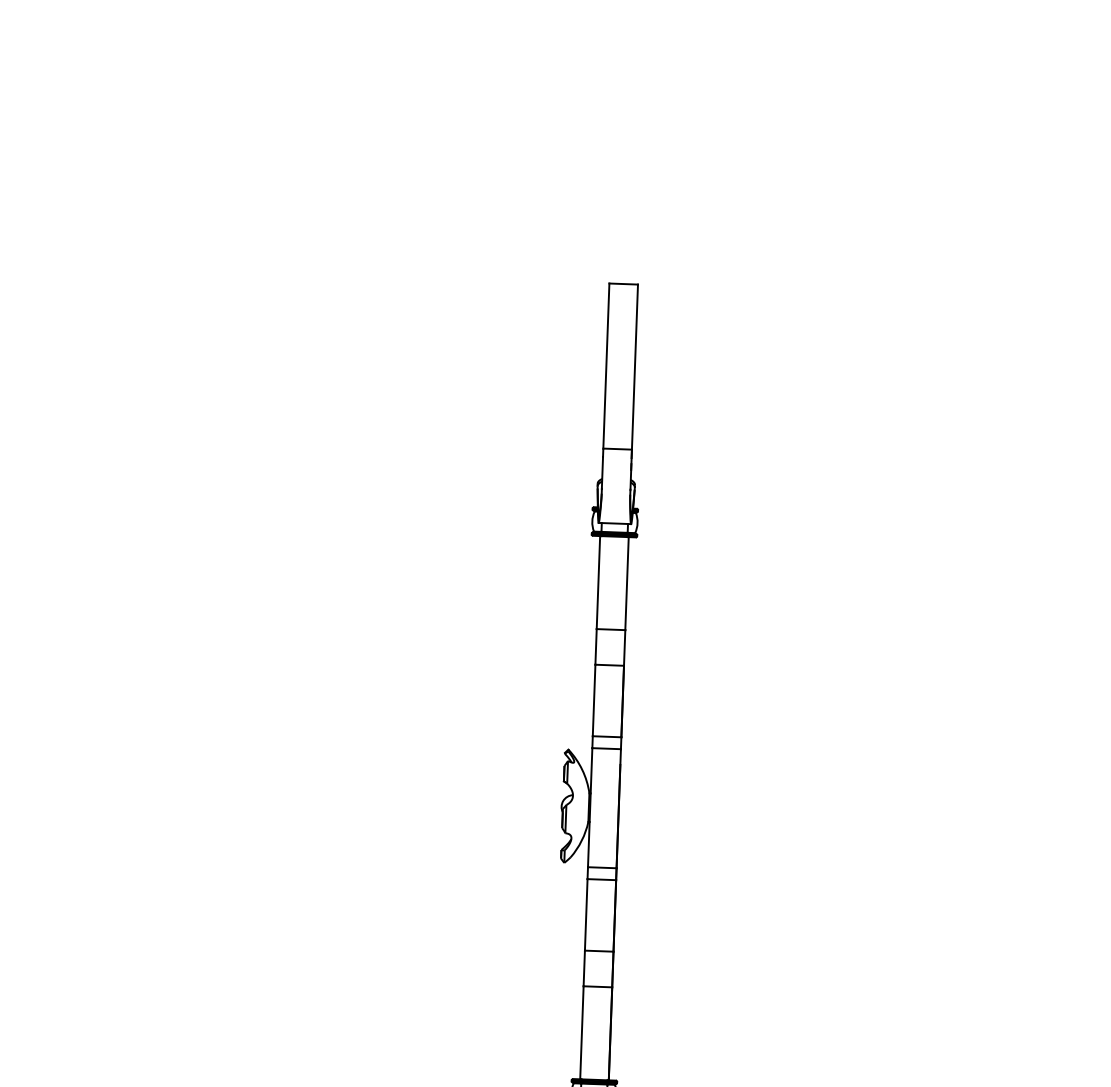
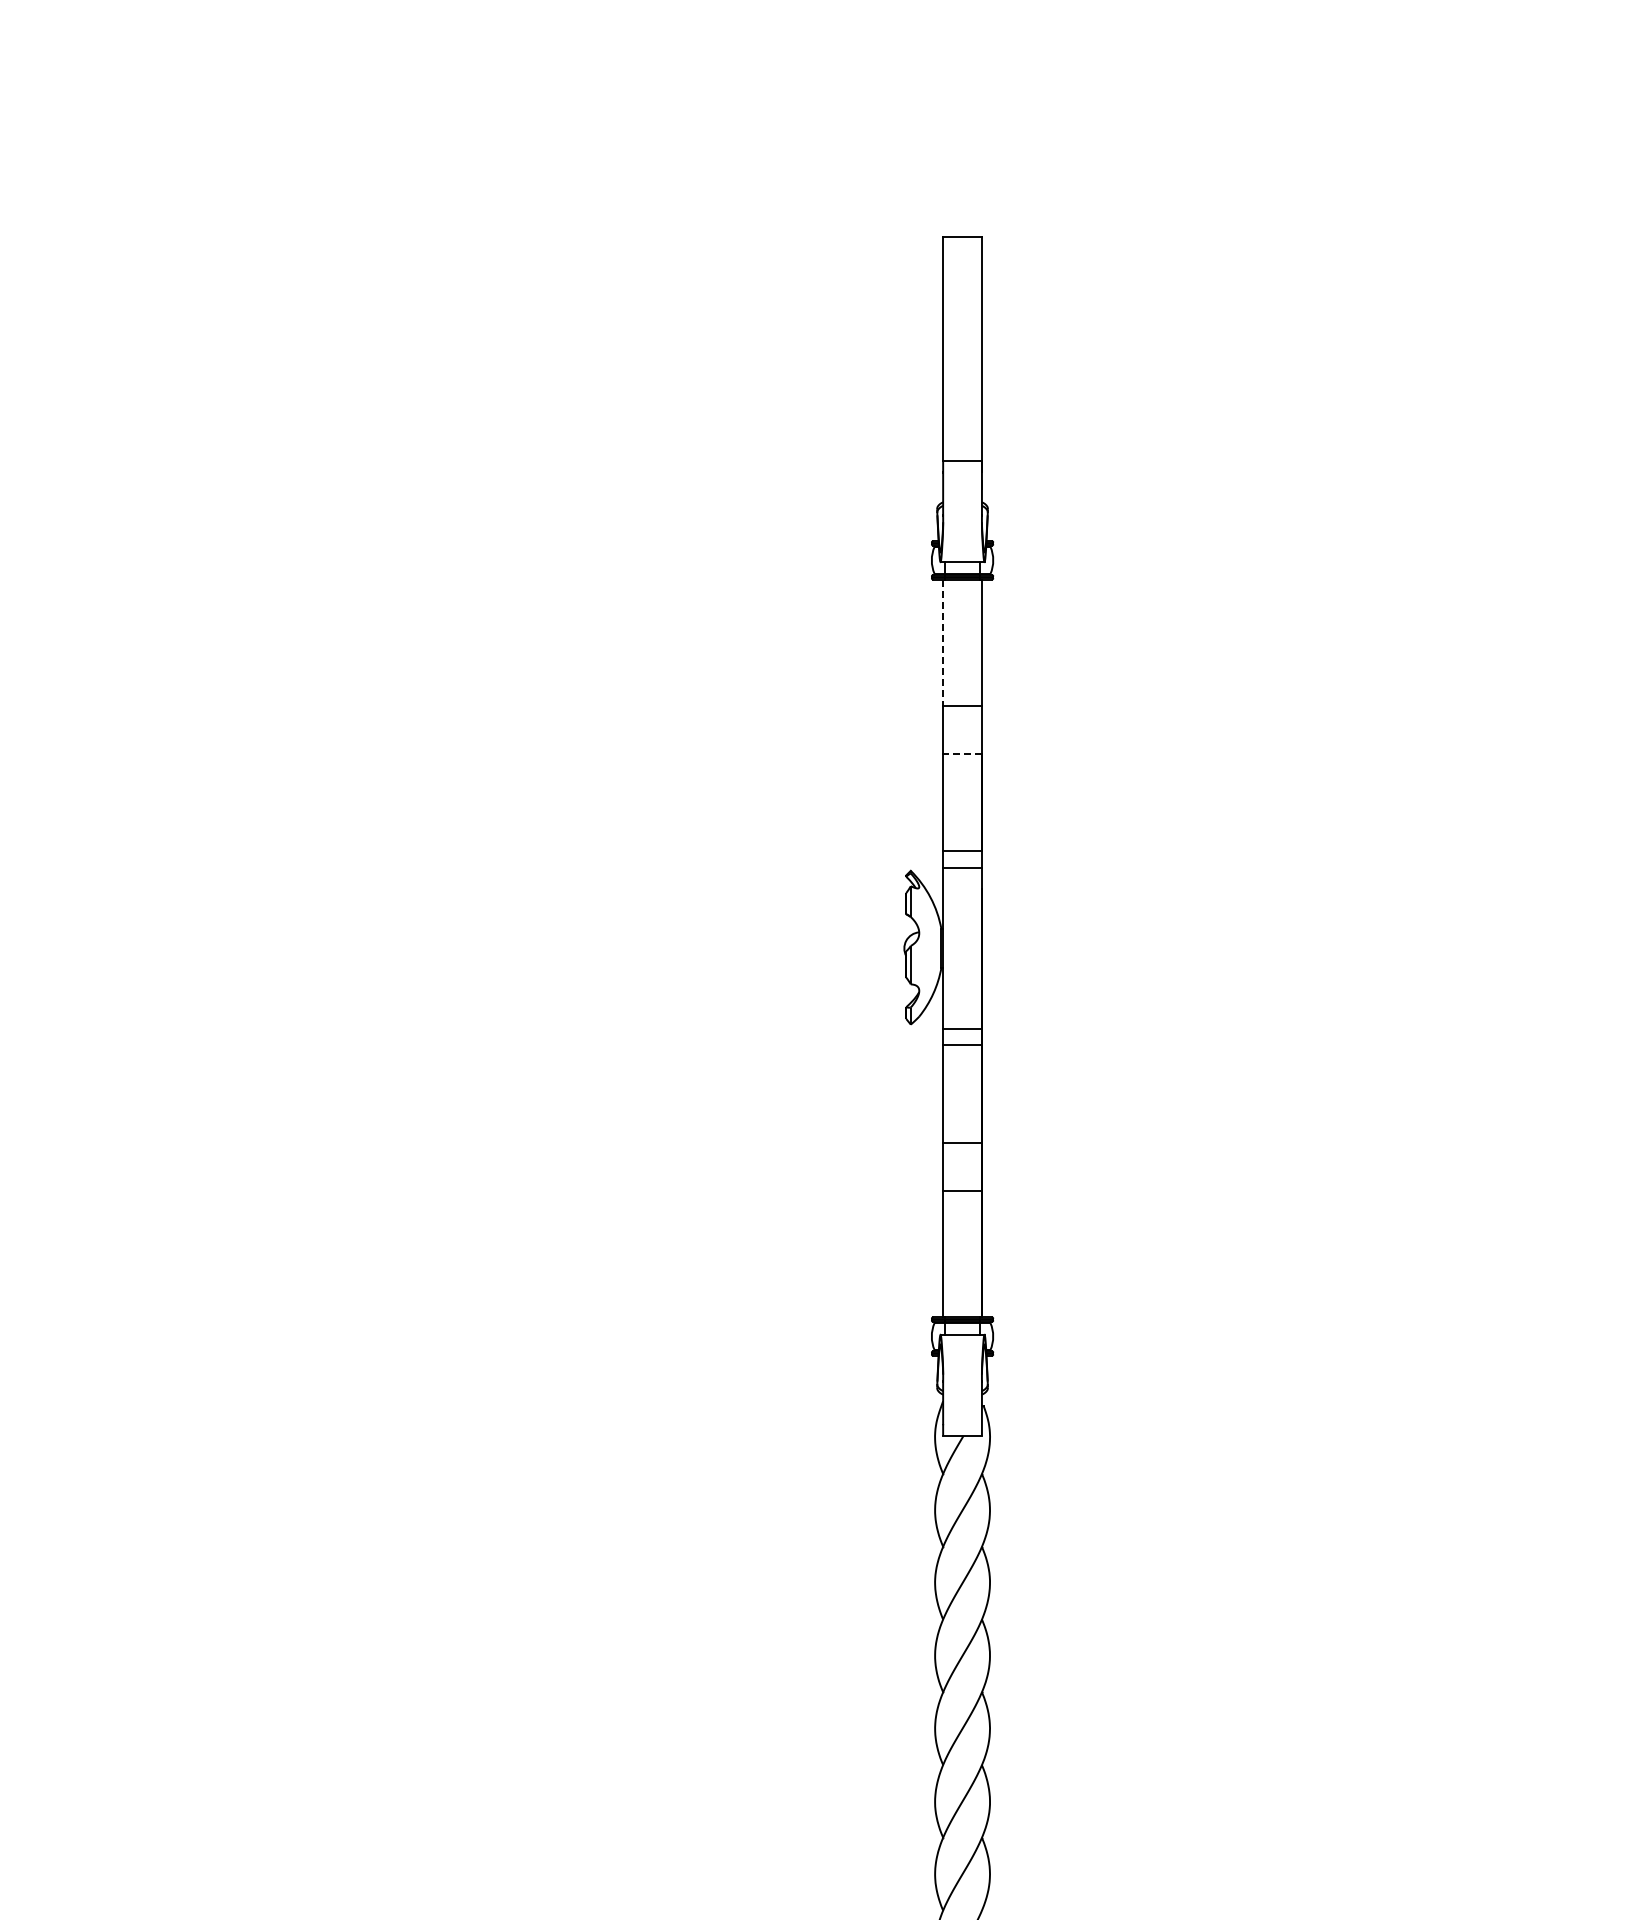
line: (598, 583) -> (943, 643), solid -> dashed
line: (609, 665) -> (962, 754), solid -> dashed

